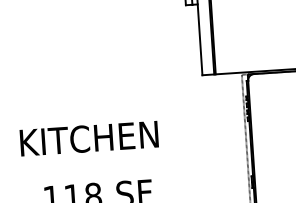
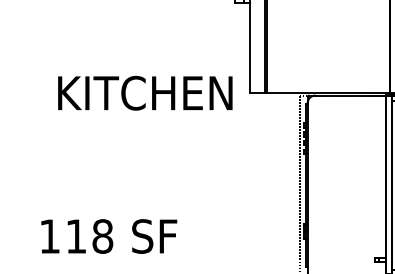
text: (89, 138) -> (145, 92), moved

